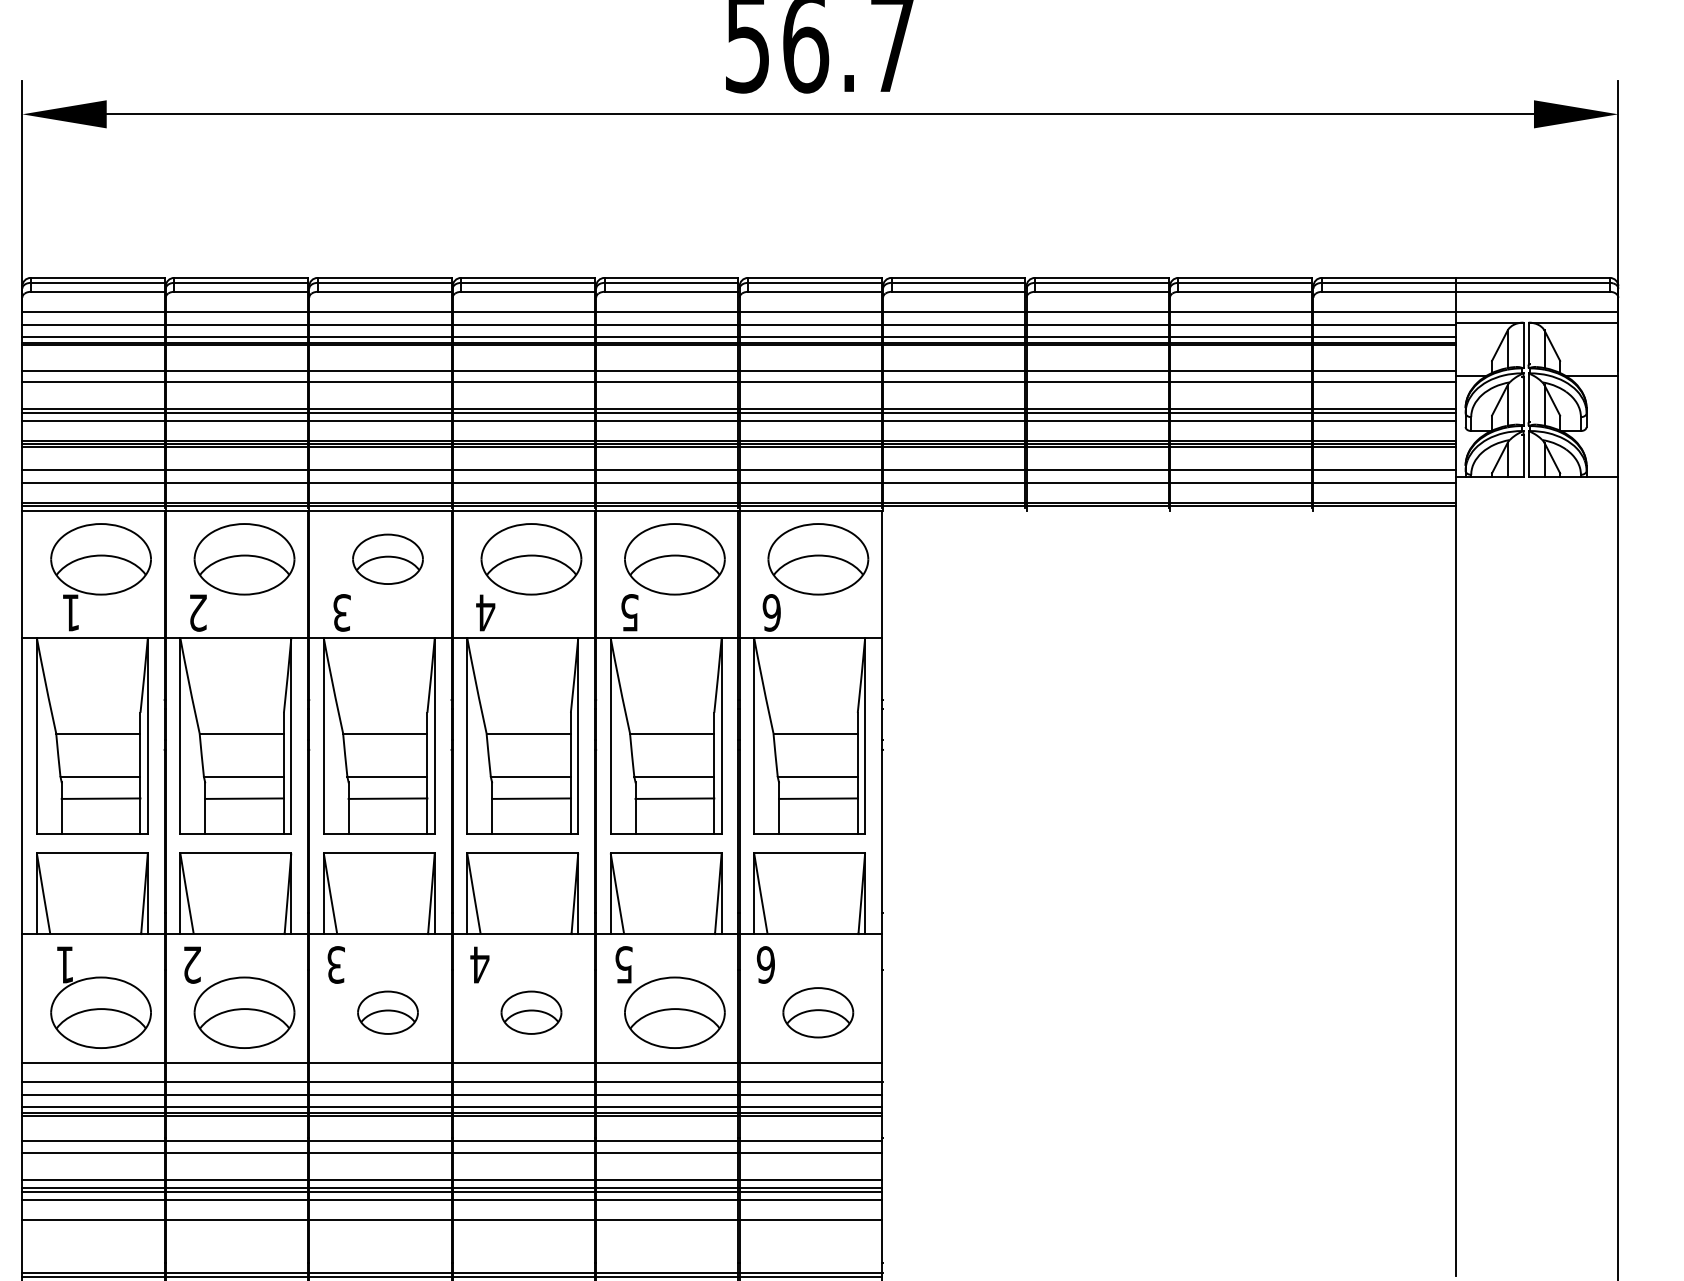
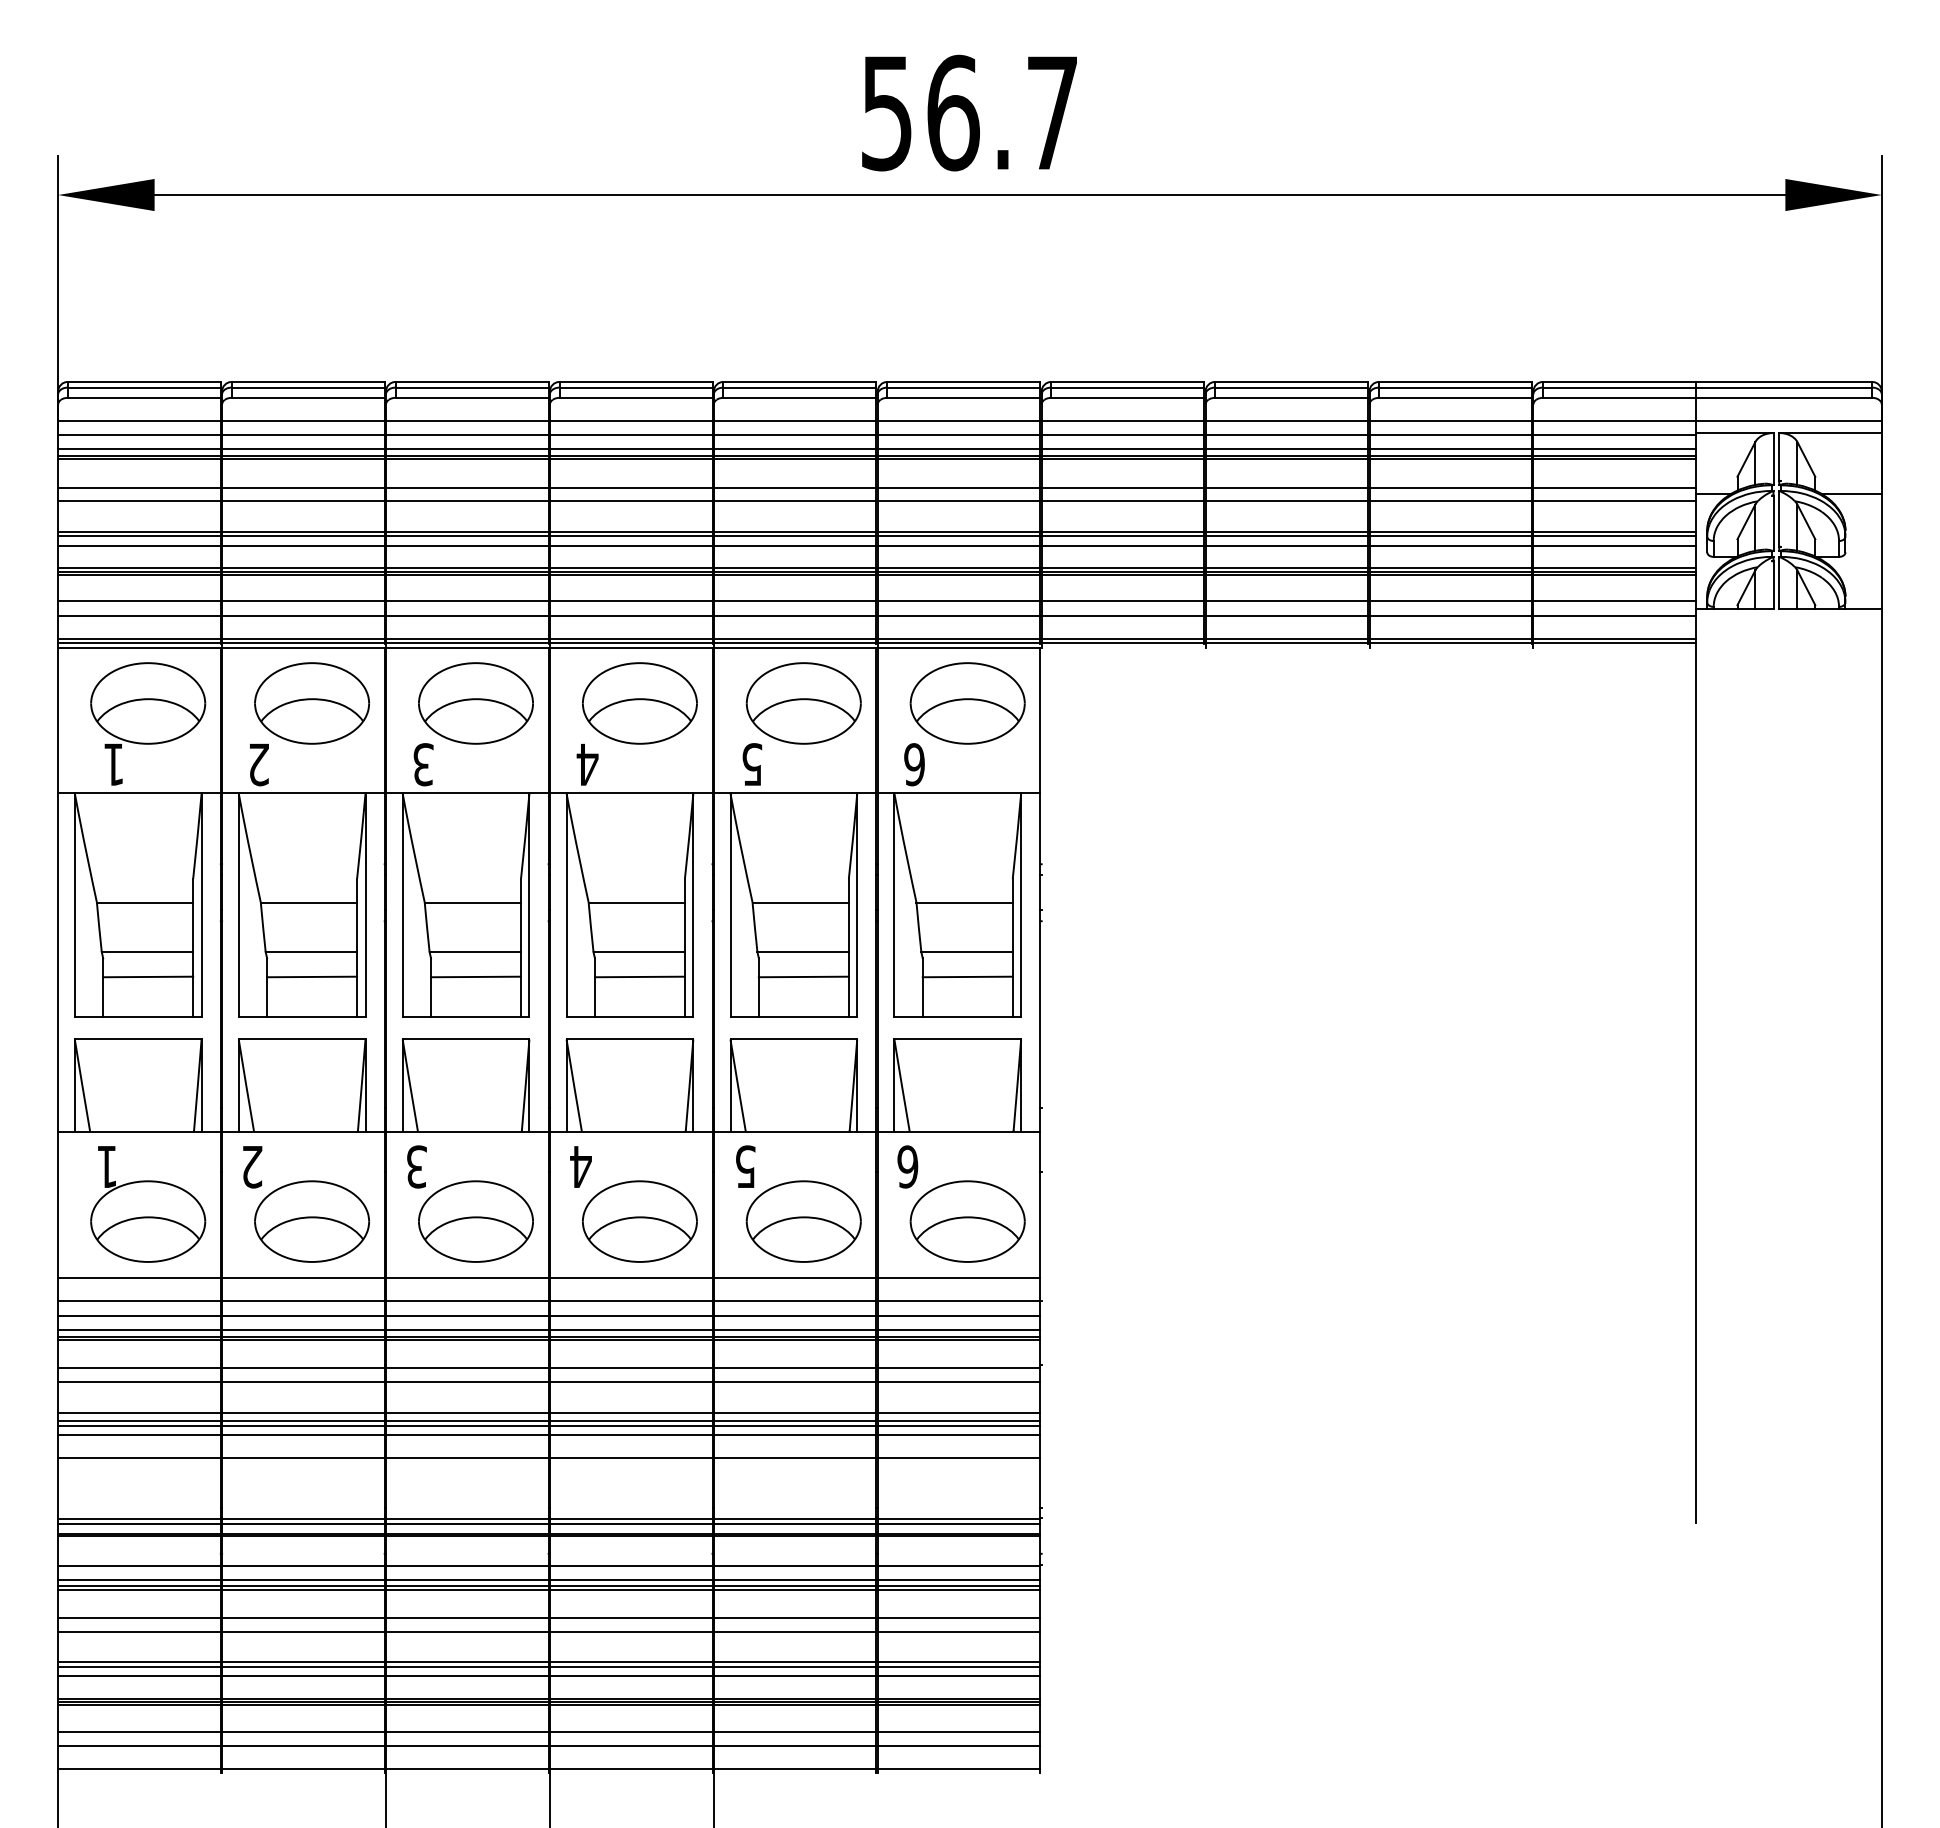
part: (387, 559) -> (475, 703), size x1.43
part: (387, 1012) -> (475, 1221), size x1.67
part: (531, 1012) -> (639, 1221), size x1.67
part: (818, 1012) -> (967, 1221), size x1.43

